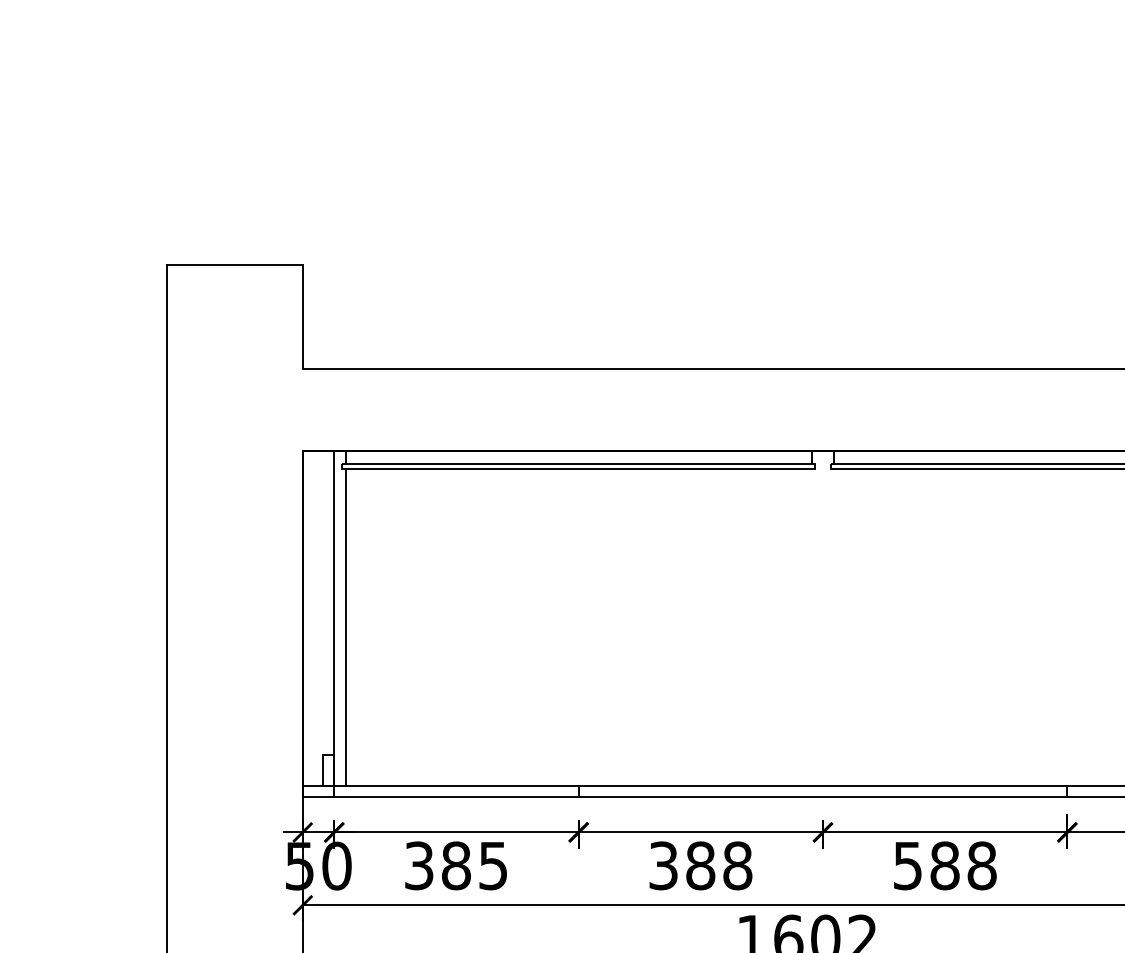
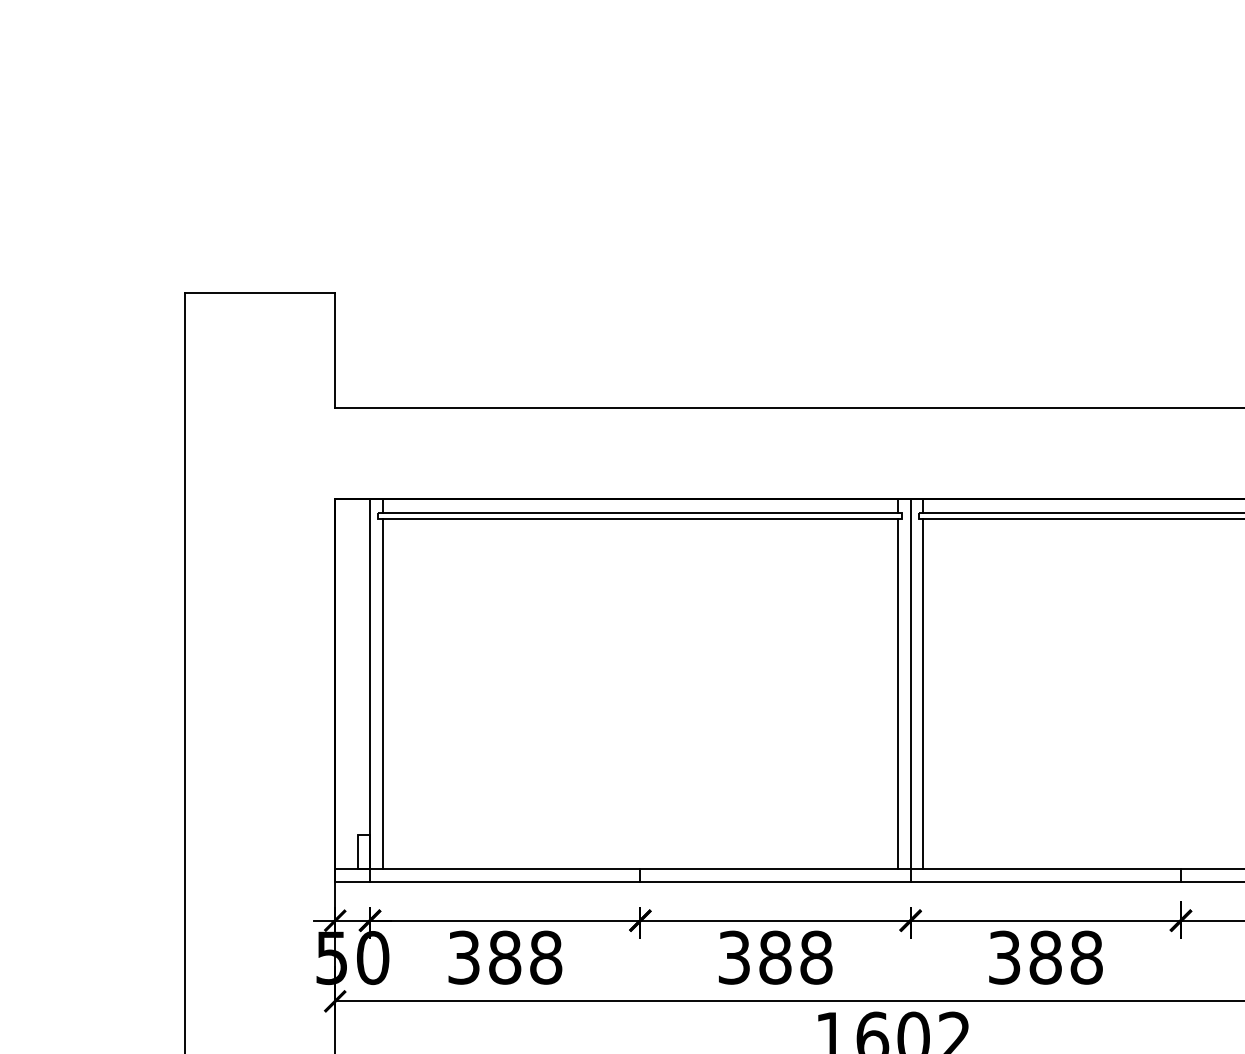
line: (822, 624) -> (910, 690), added
line: (812, 627) -> (898, 694), added
line: (834, 627) -> (923, 694), added
text: (493, 865) -> (546, 957), 385 -> 388
text: (907, 865) -> (1004, 957), 588 -> 388

